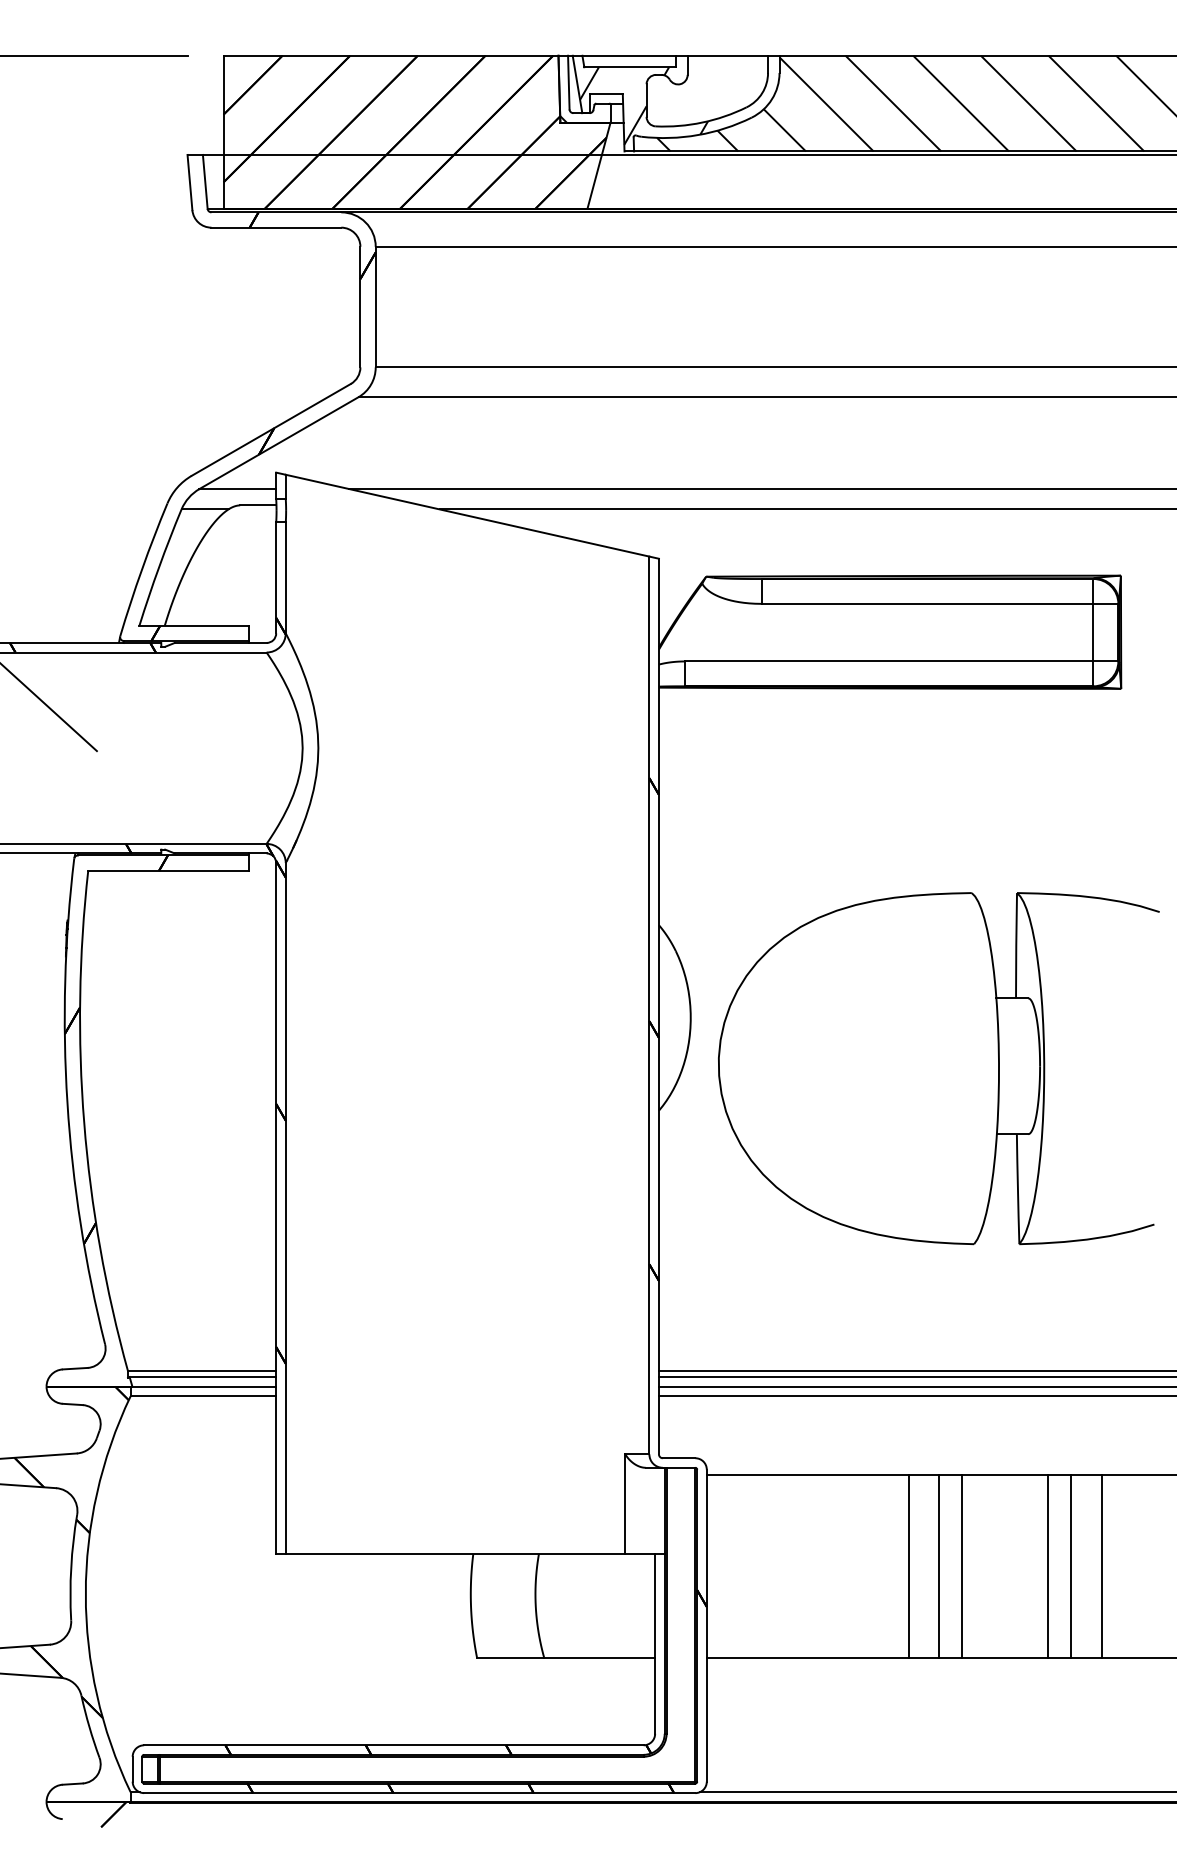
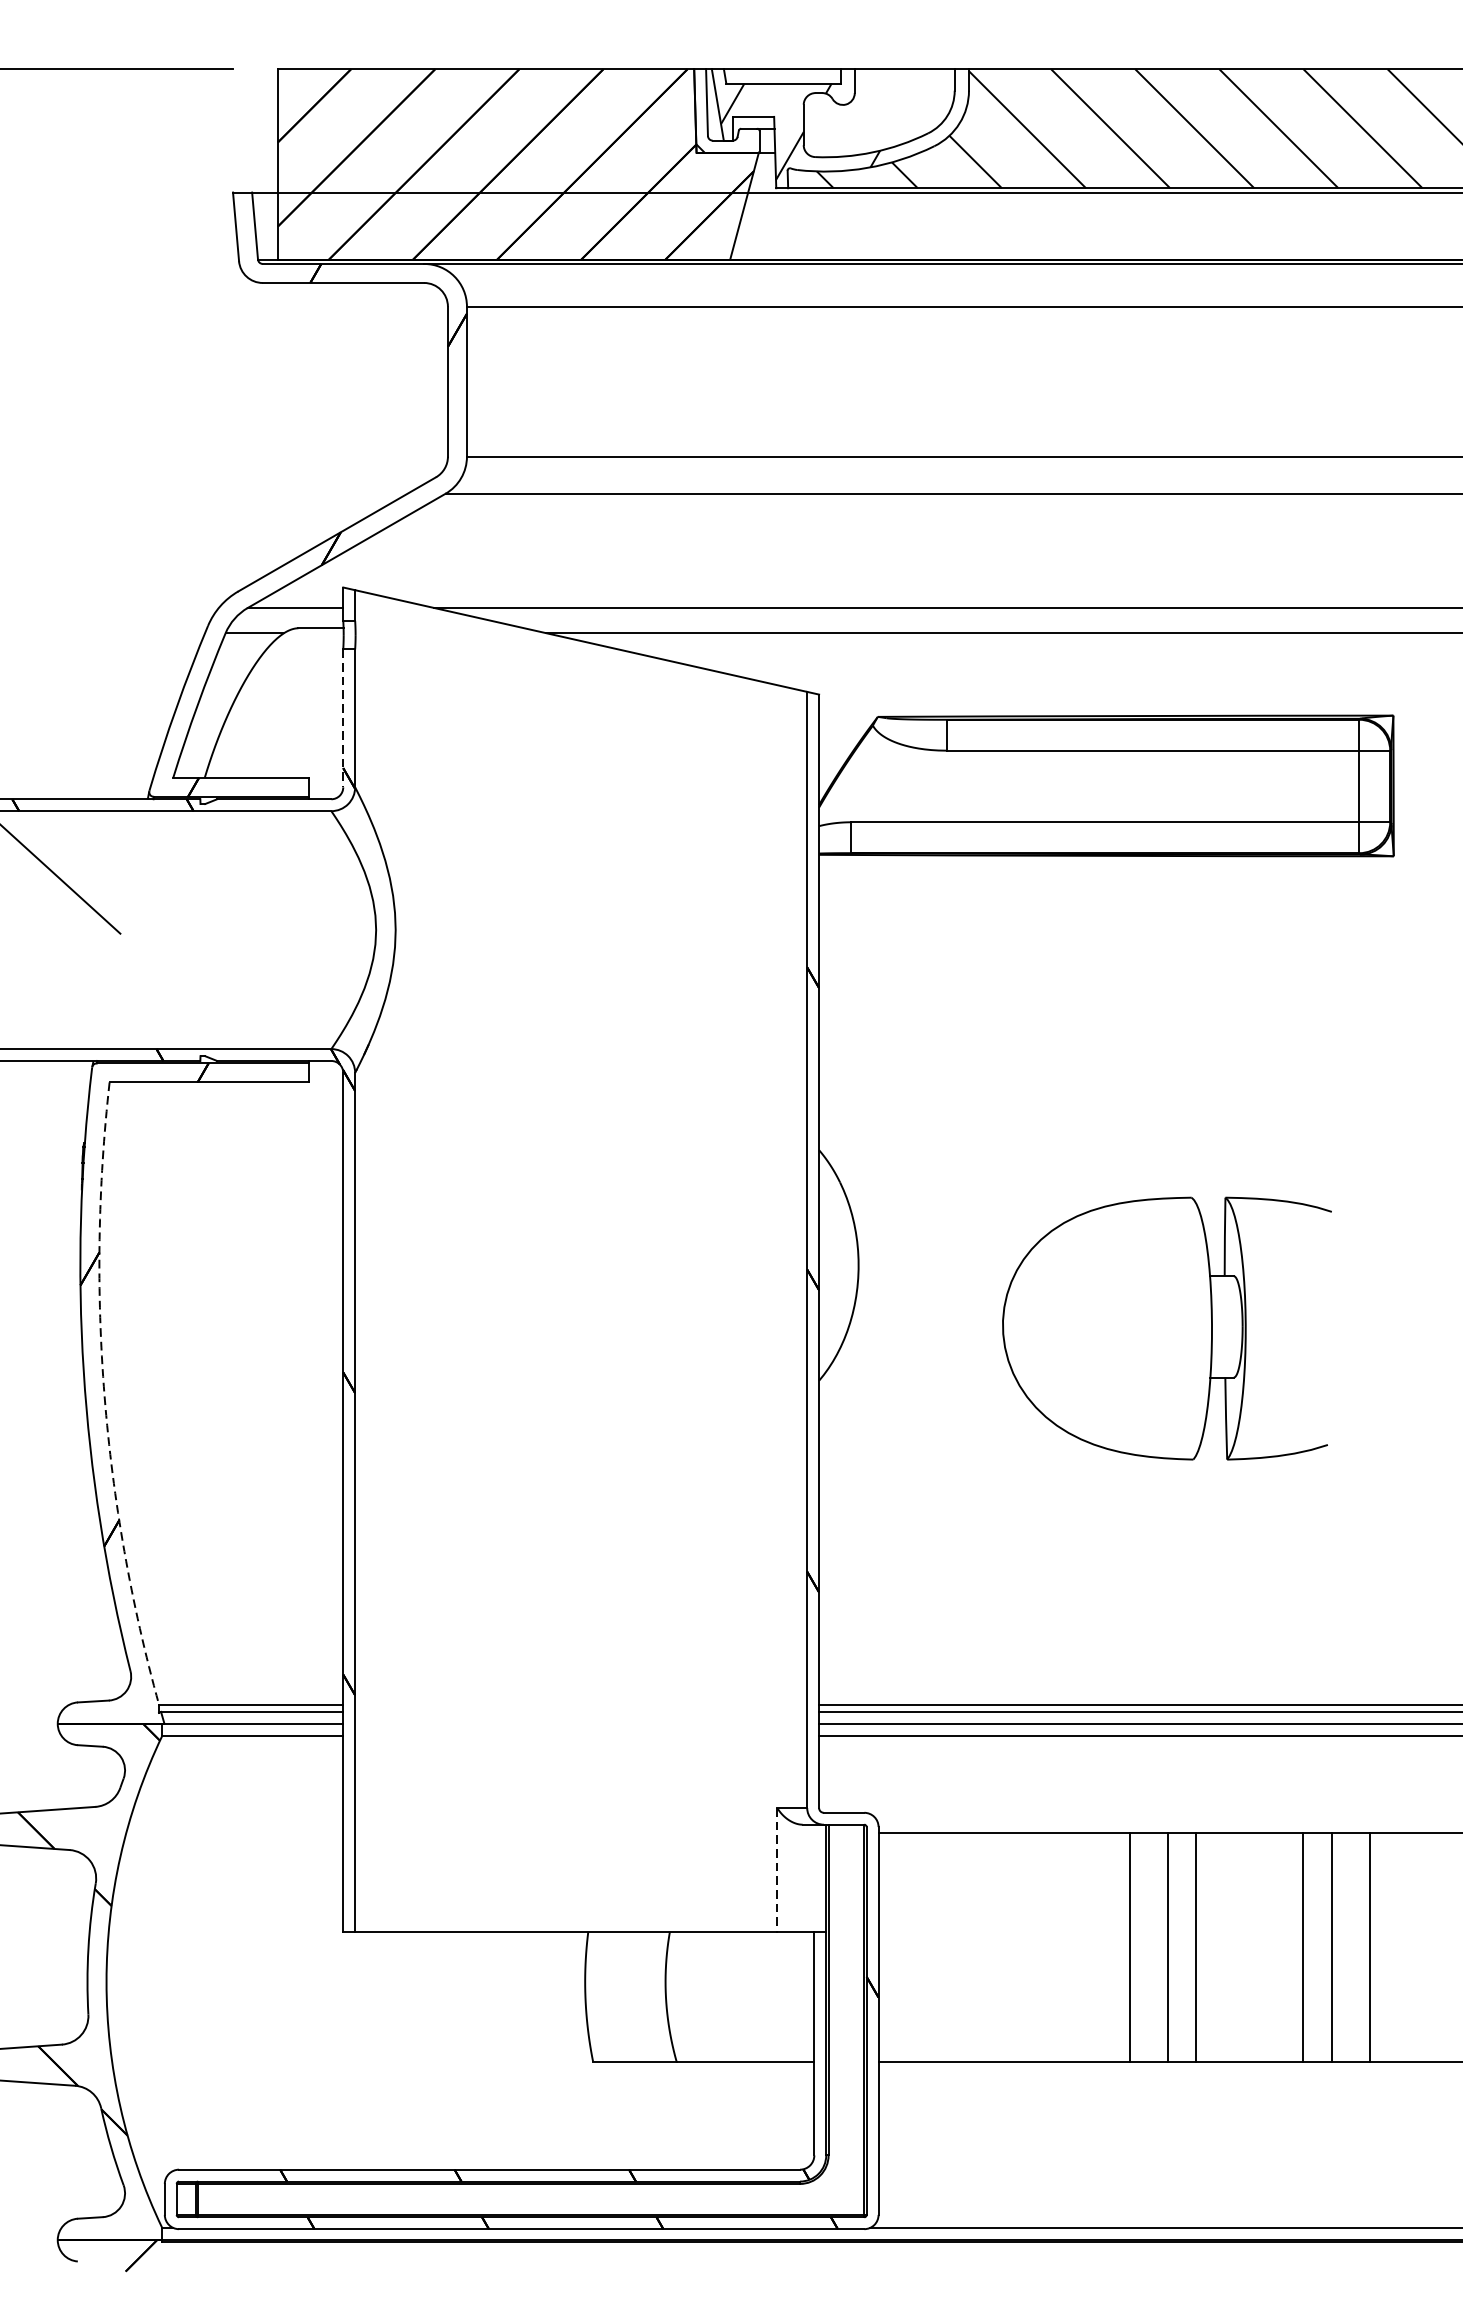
line: (276, 578) -> (343, 719), solid -> dashed
part: (938, 1068) -> (1166, 1328), size x0.6
arc: (84, 1122) -> (104, 1395), solid -> dashed
line: (625, 1504) -> (777, 1870), solid -> dashed

